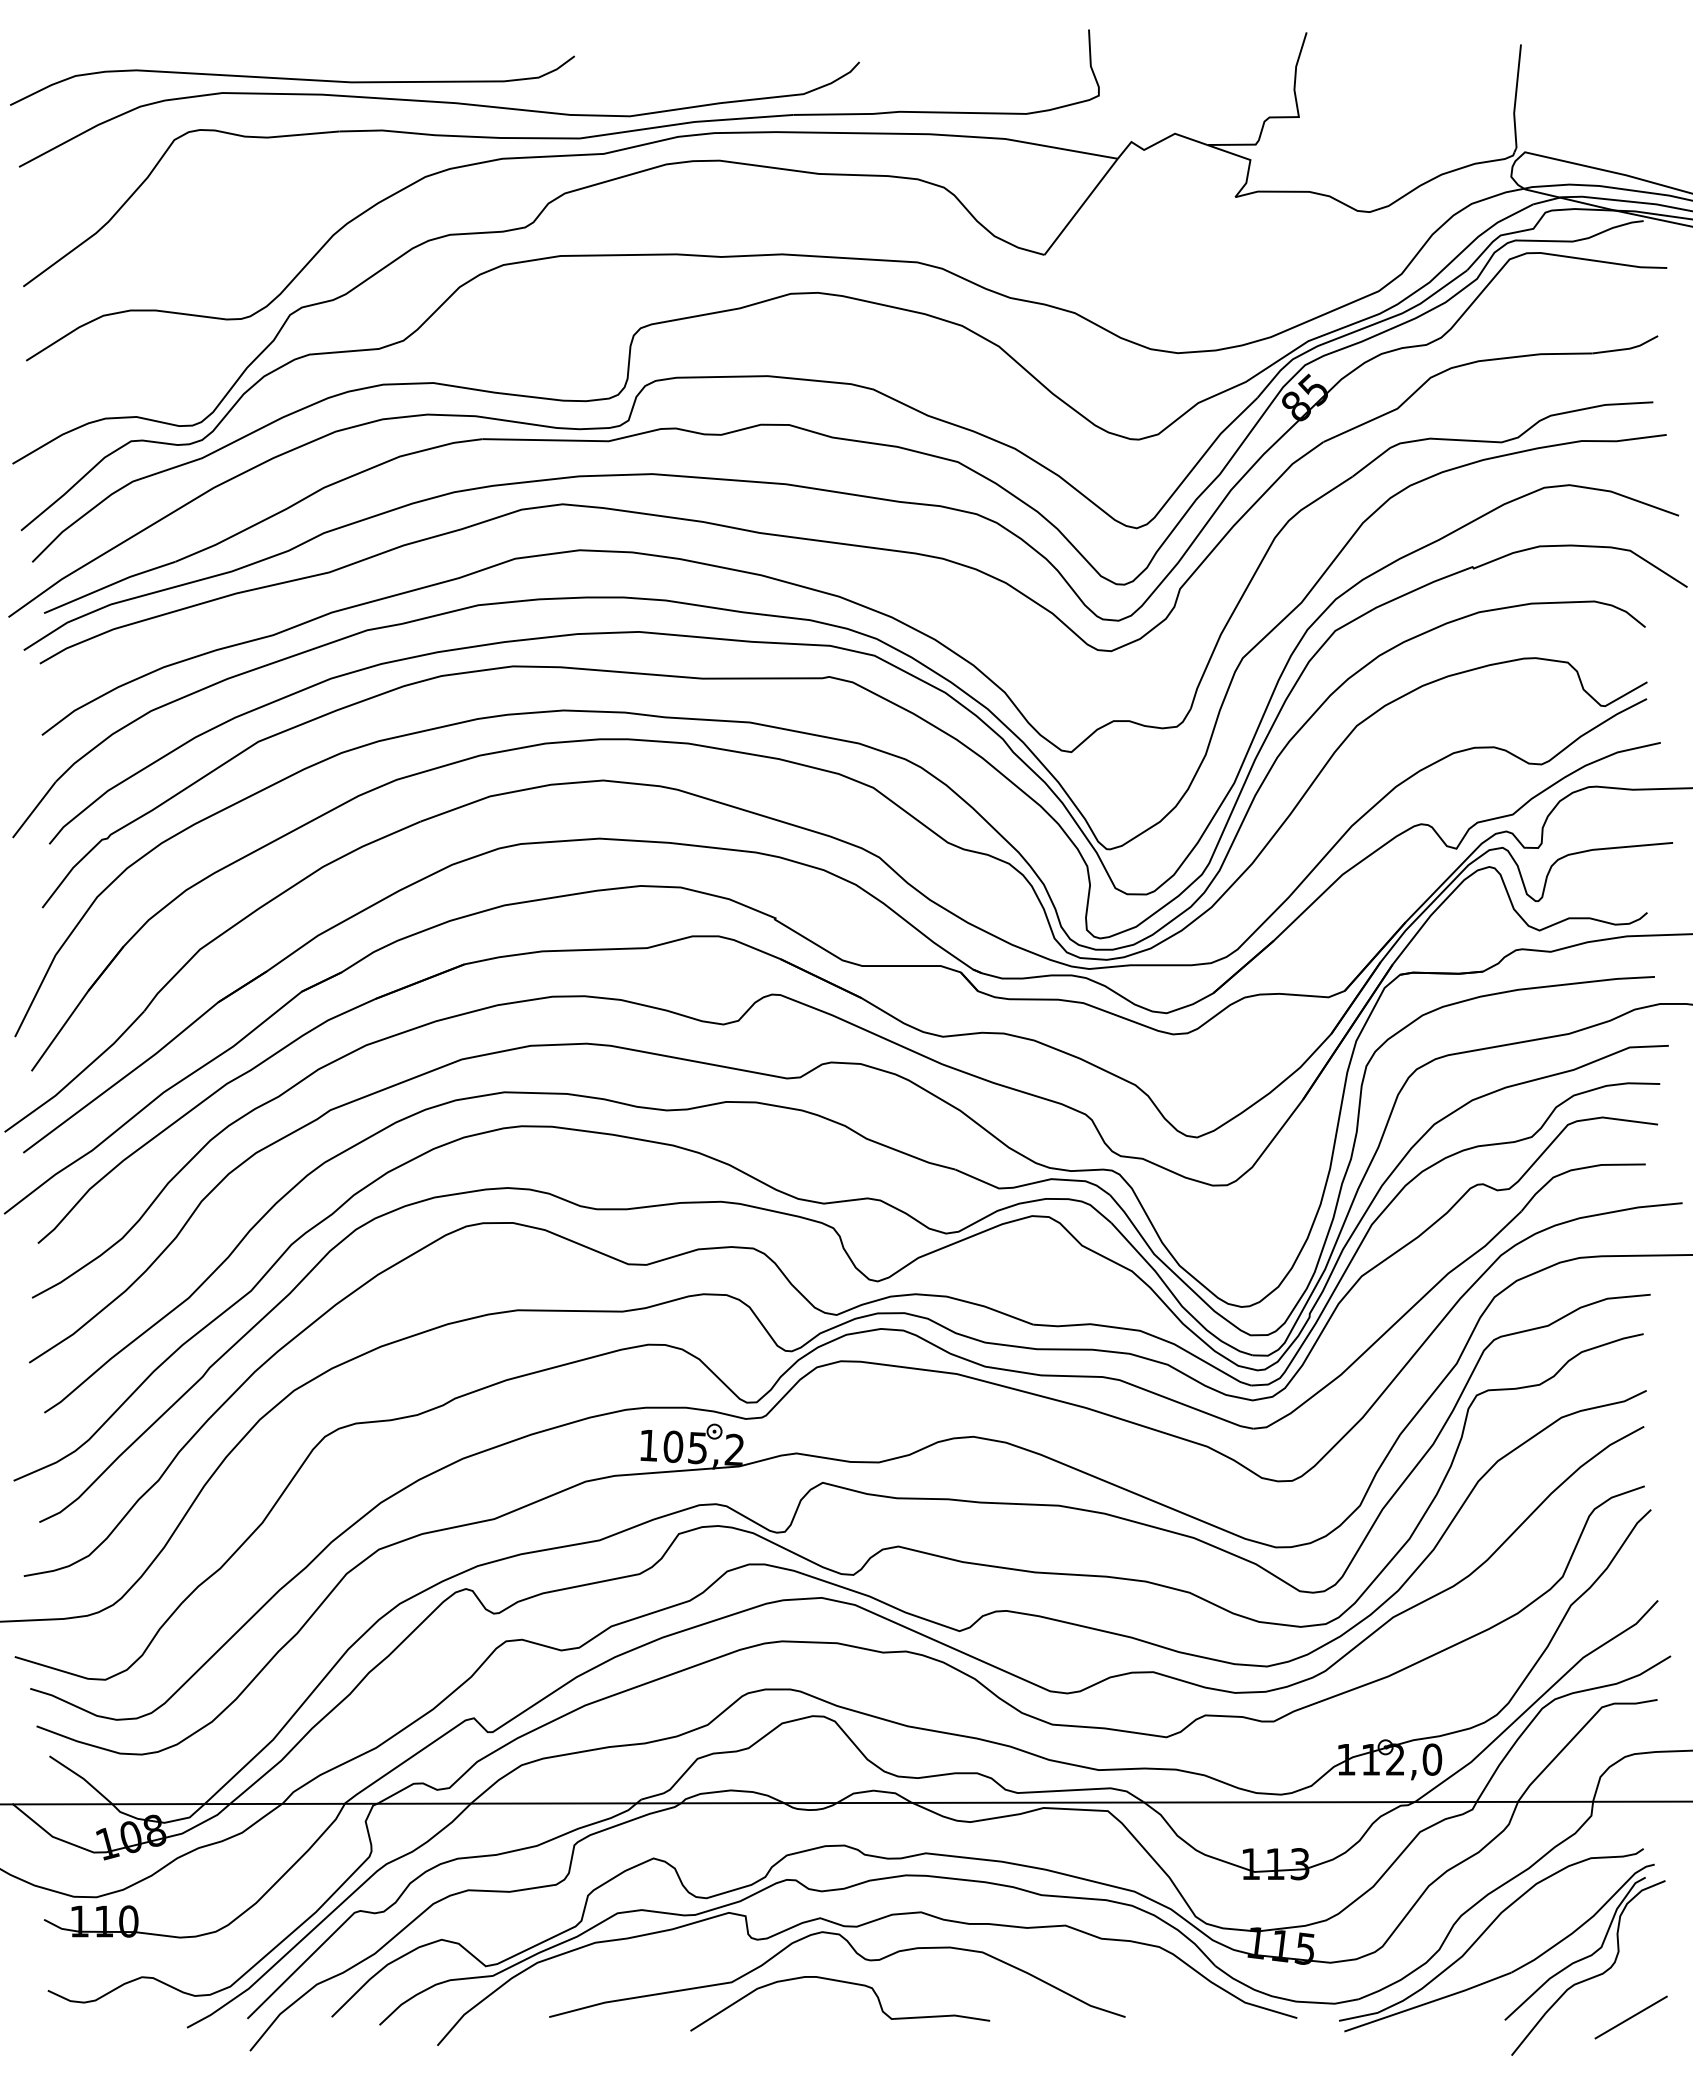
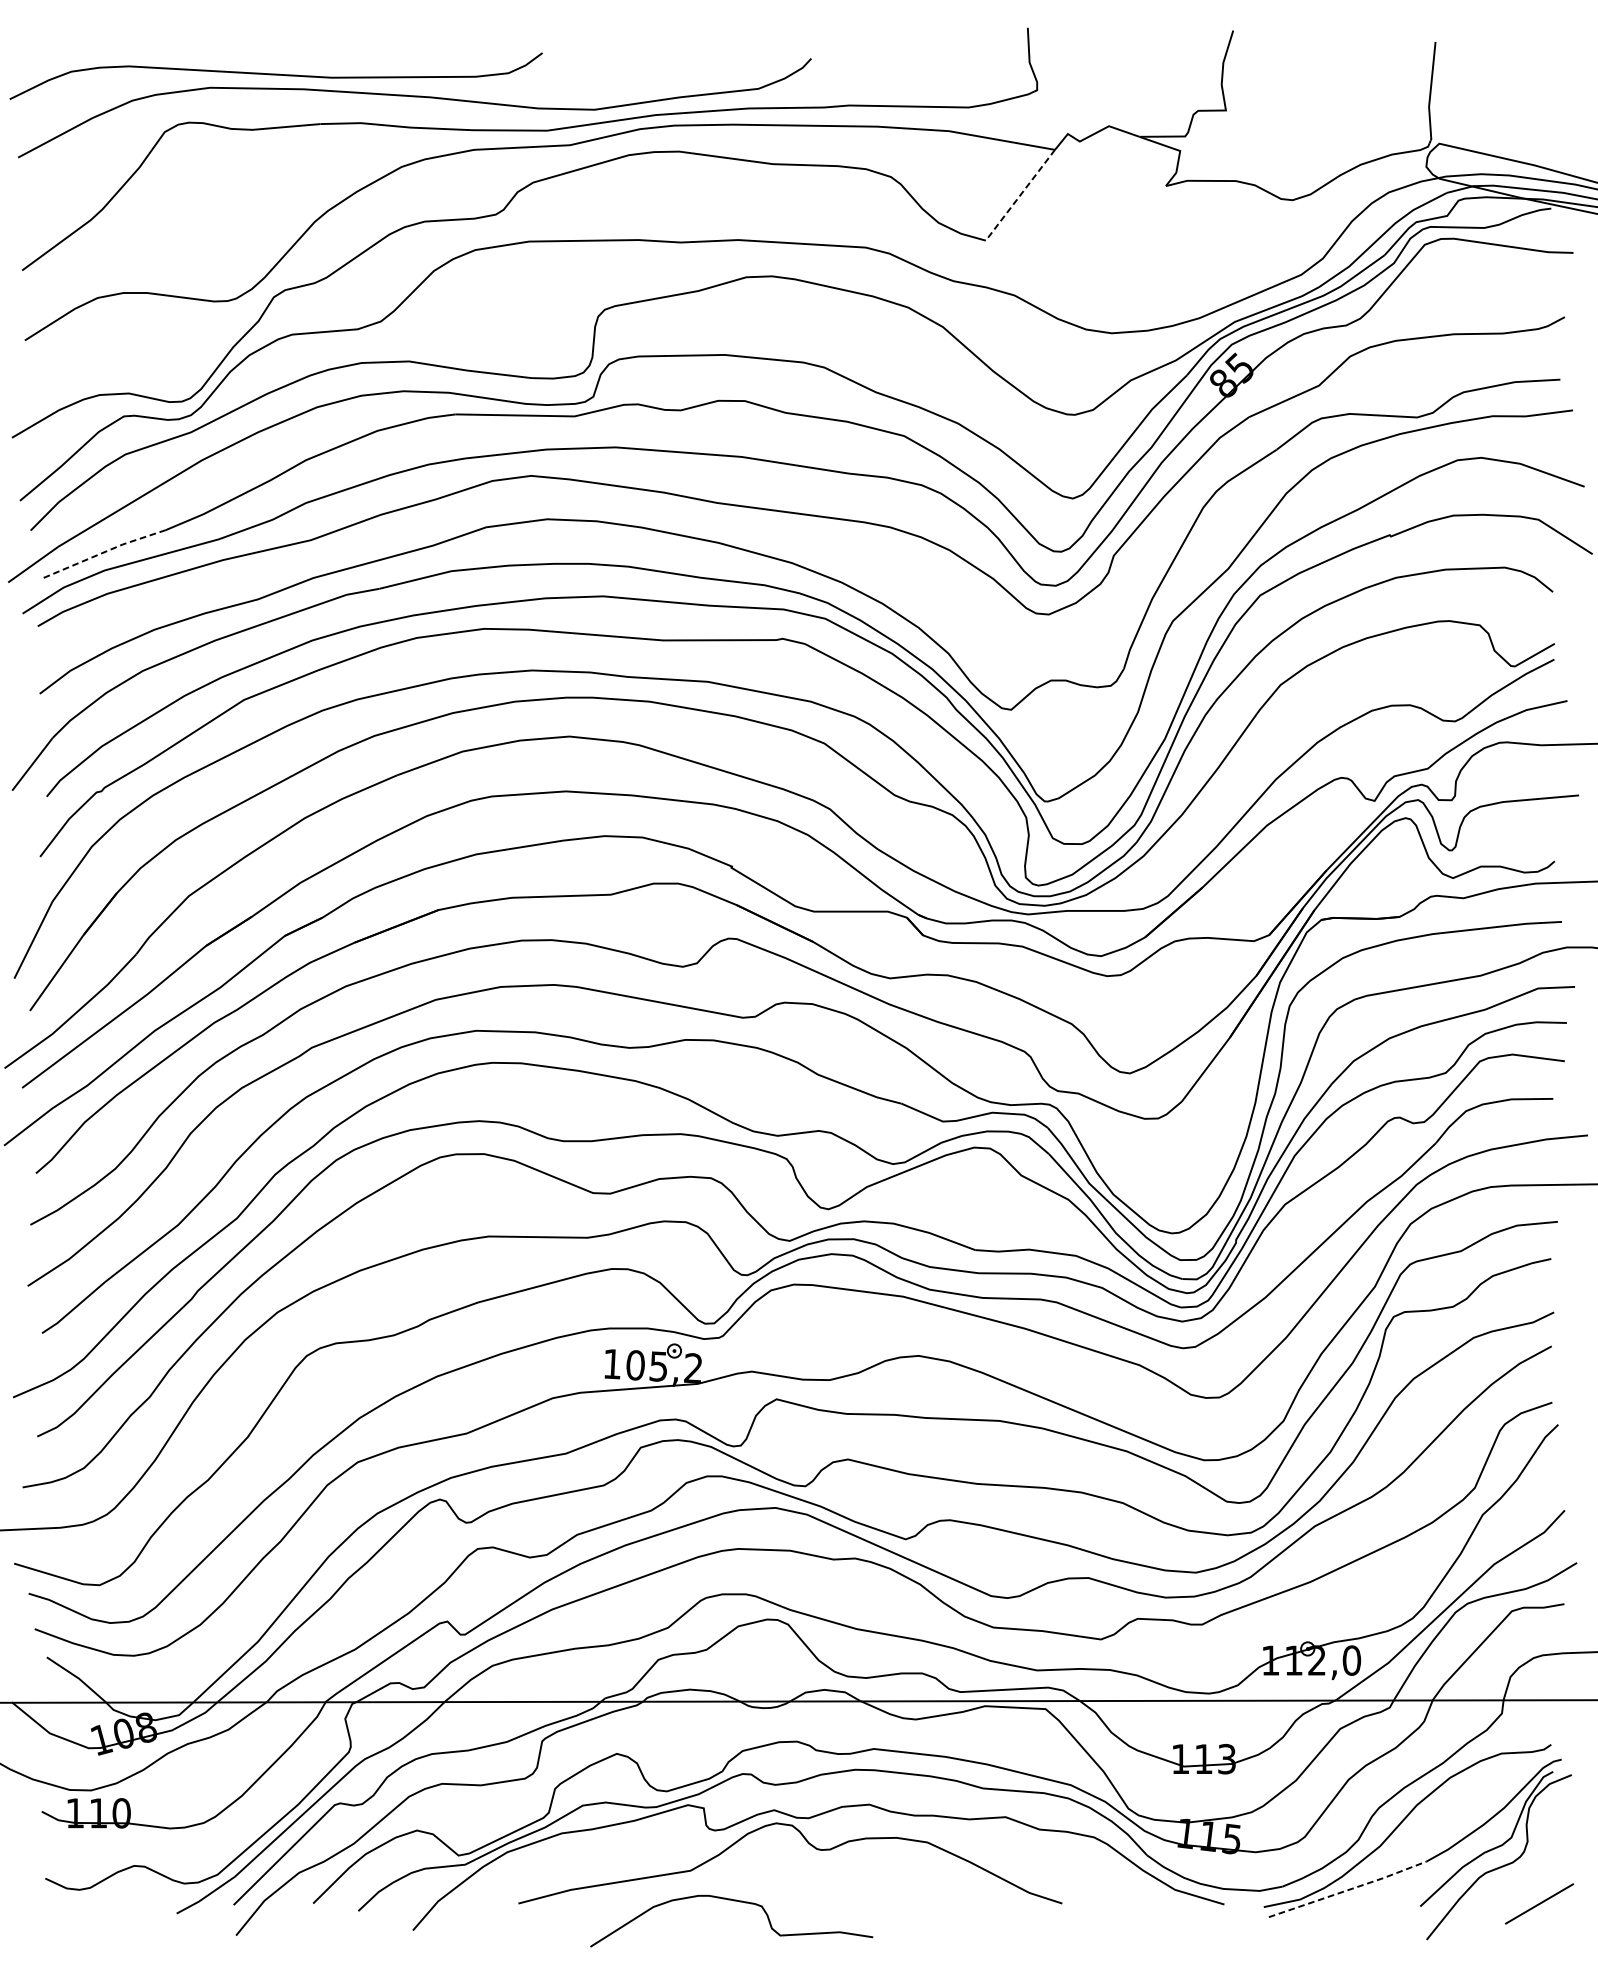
line: (1080, 207) -> (1019, 195), solid -> dashed
line: (109, 585) -> (103, 552), solid -> dashed
curve: (846, 1983) -> (737, 1902), moved
line: (1429, 2002) -> (1349, 1889), solid -> dashed

